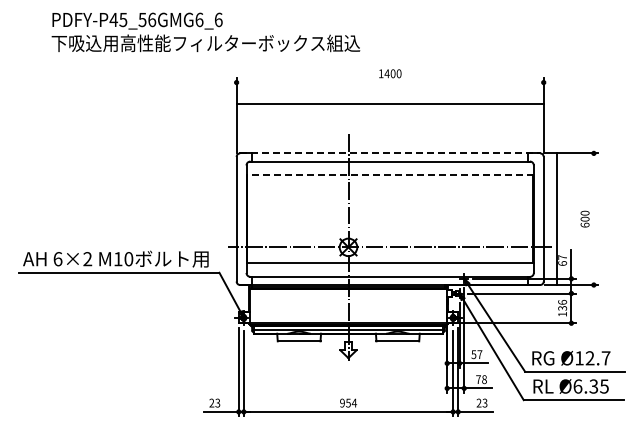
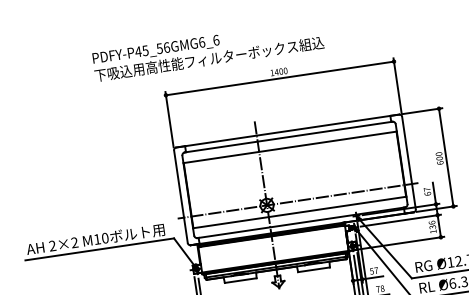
text: (205, 32) -> (207, 51), moved
line: (389, 103) -> (279, 78), moved
line: (390, 153) -> (287, 131), dashed -> solid
line: (390, 175) -> (290, 147), dashed -> solid
line: (556, 219) -> (445, 157), moved
text: (57, 259) -> (52, 246), 6×2 -> 2×2

